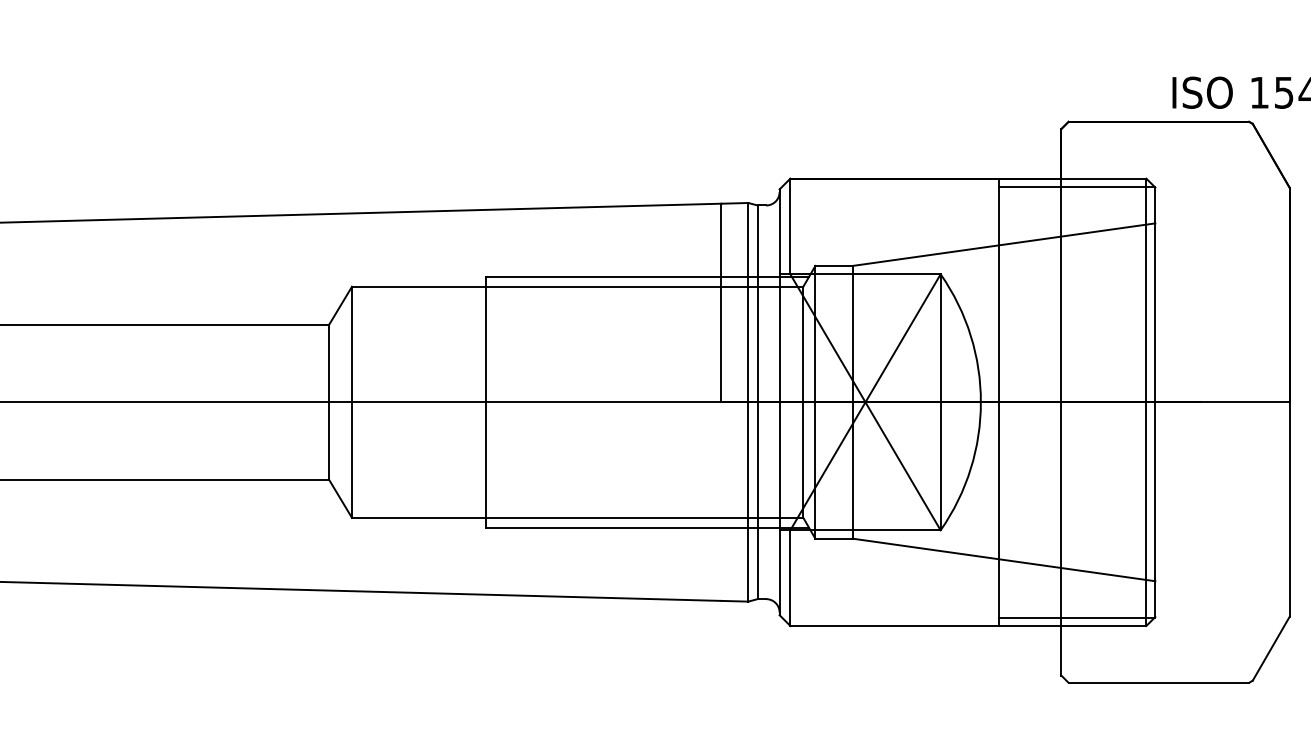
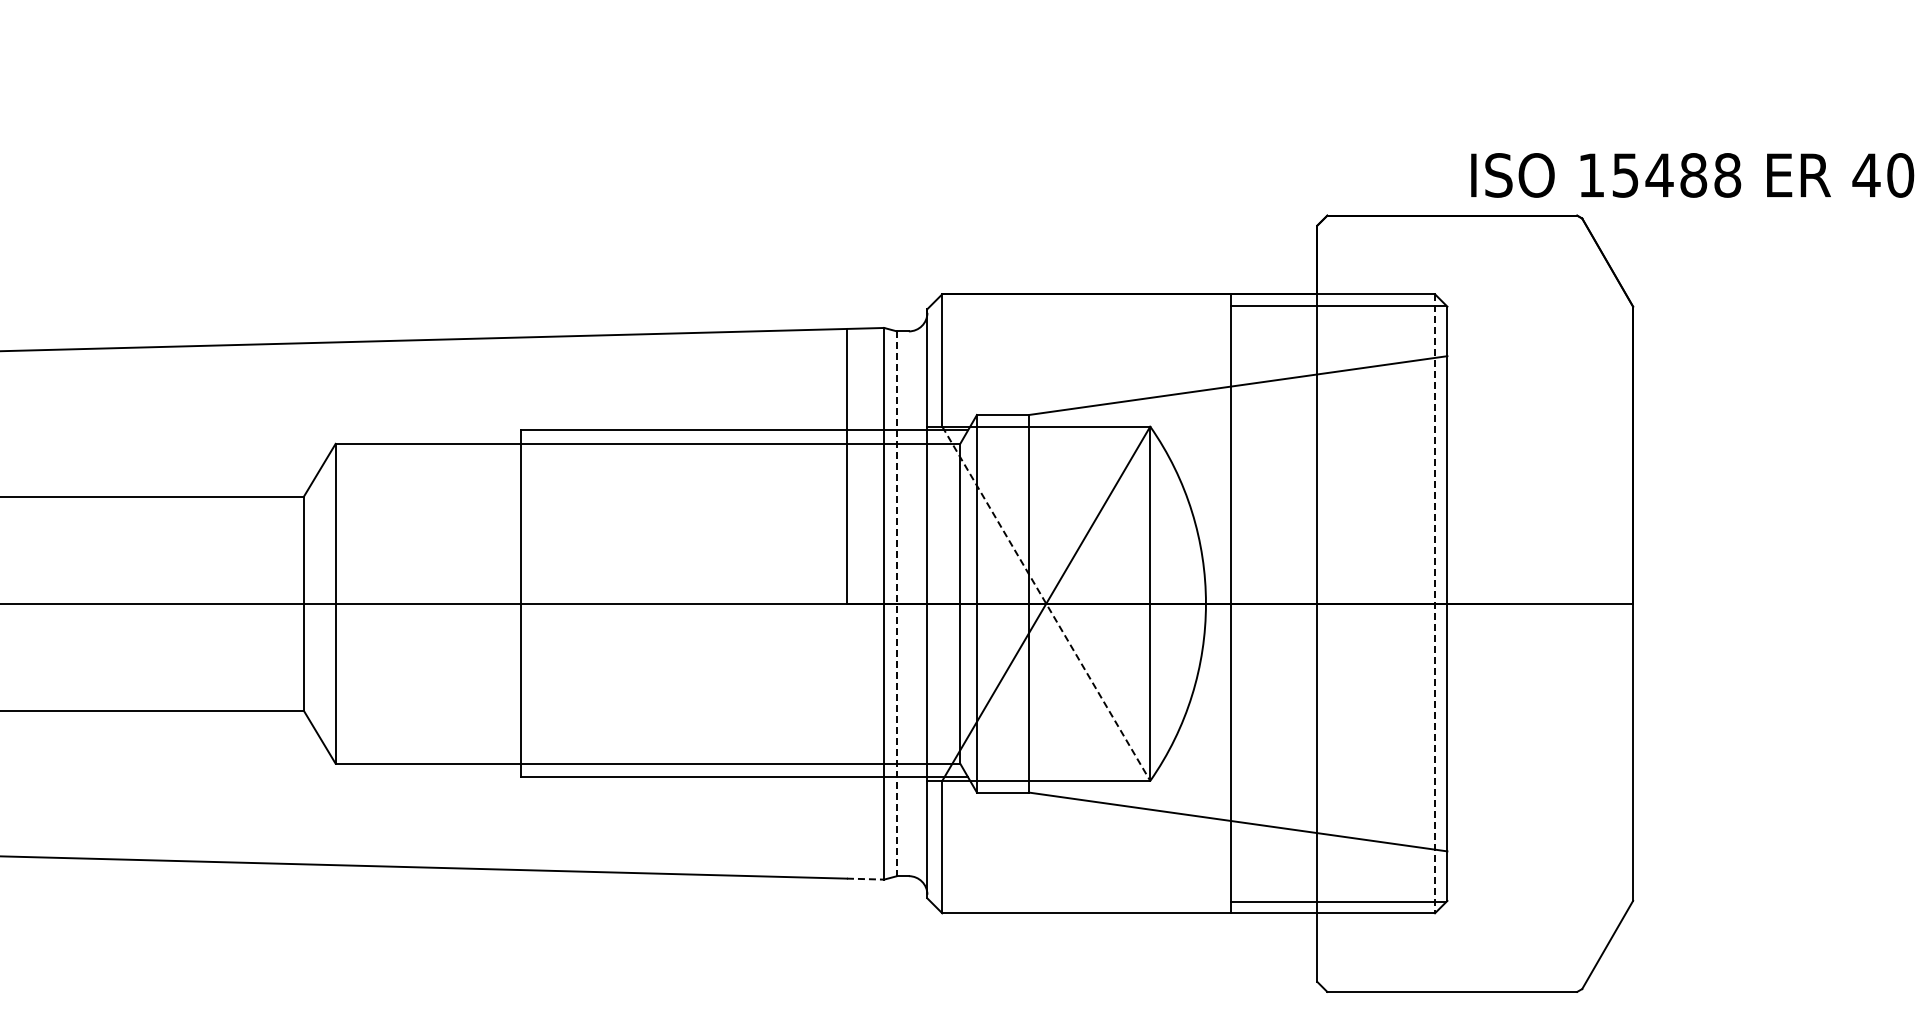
line: (757, 402) -> (897, 604), solid -> dashed
line: (865, 402) -> (1046, 604), solid -> dashed
line: (1146, 402) -> (1435, 603), solid -> dashed
line: (734, 601) -> (865, 879), solid -> dashed

